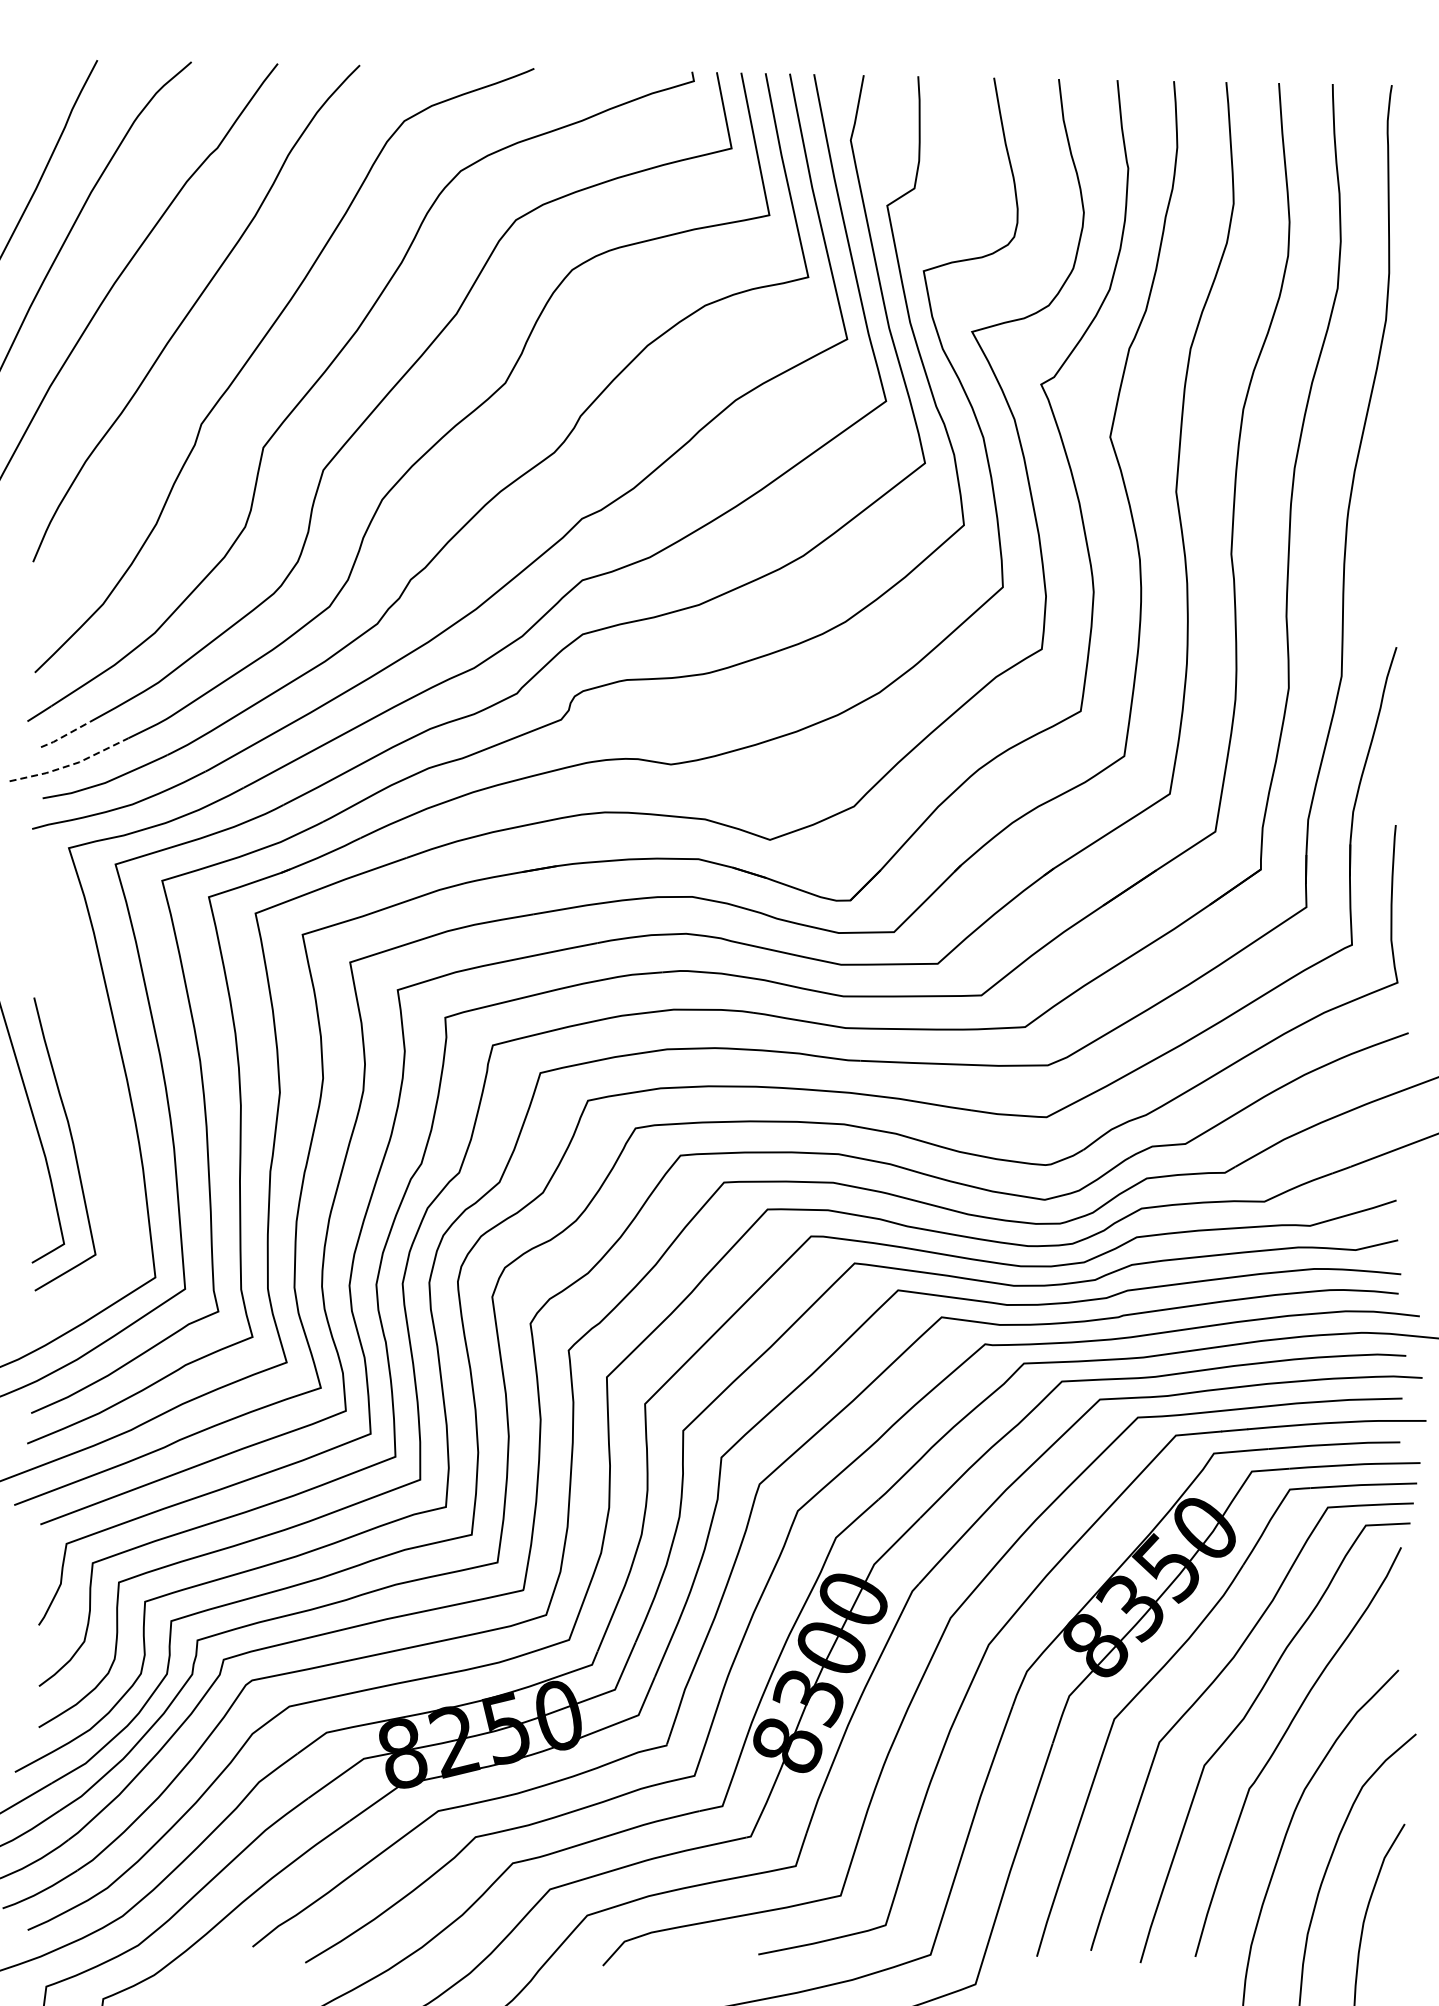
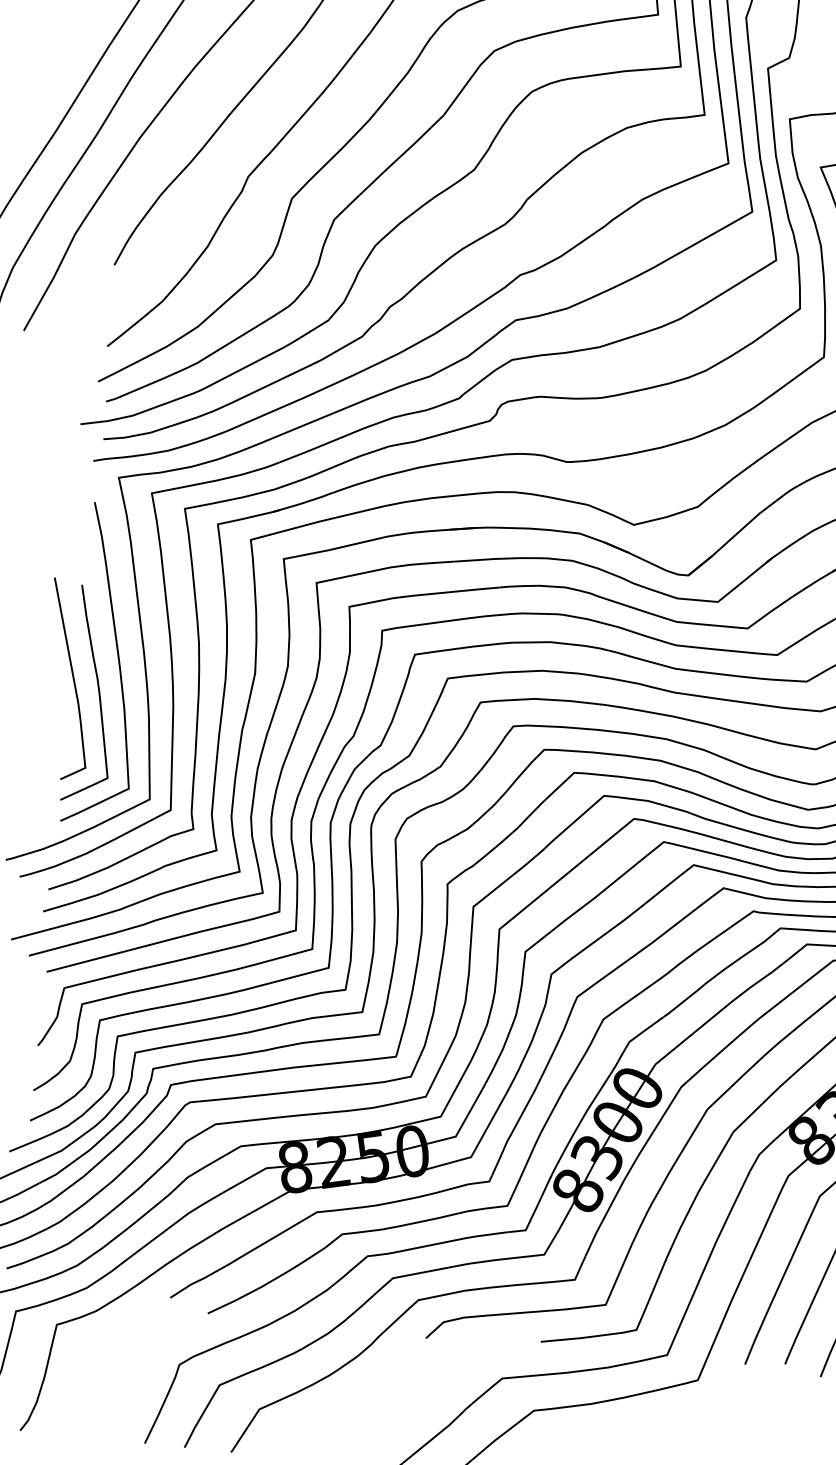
line: (65, 735) -> (124, 394), dashed -> solid
line: (70, 765) -> (126, 417), dashed -> solid
curve: (94, 1099) -> (118, 664), added

